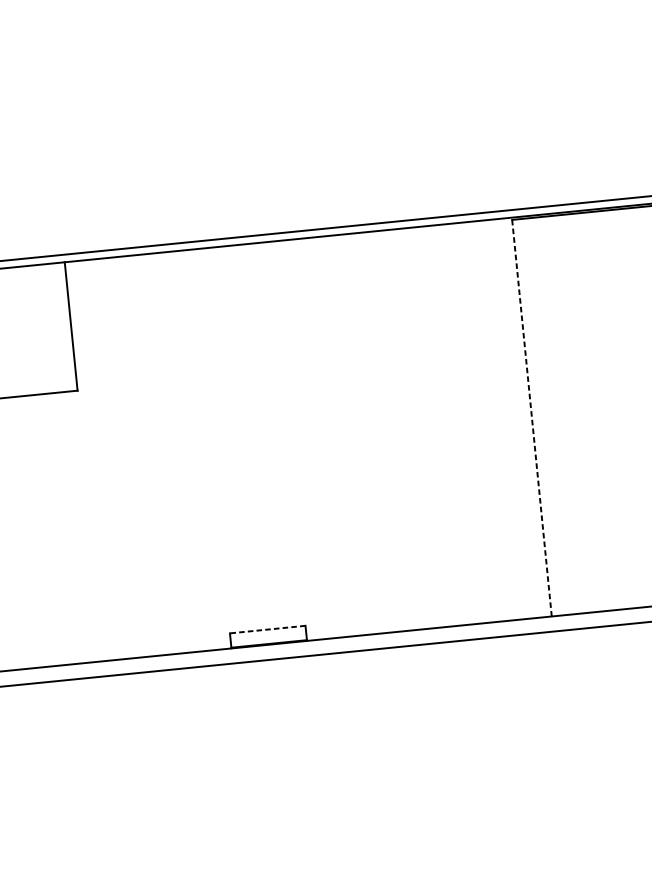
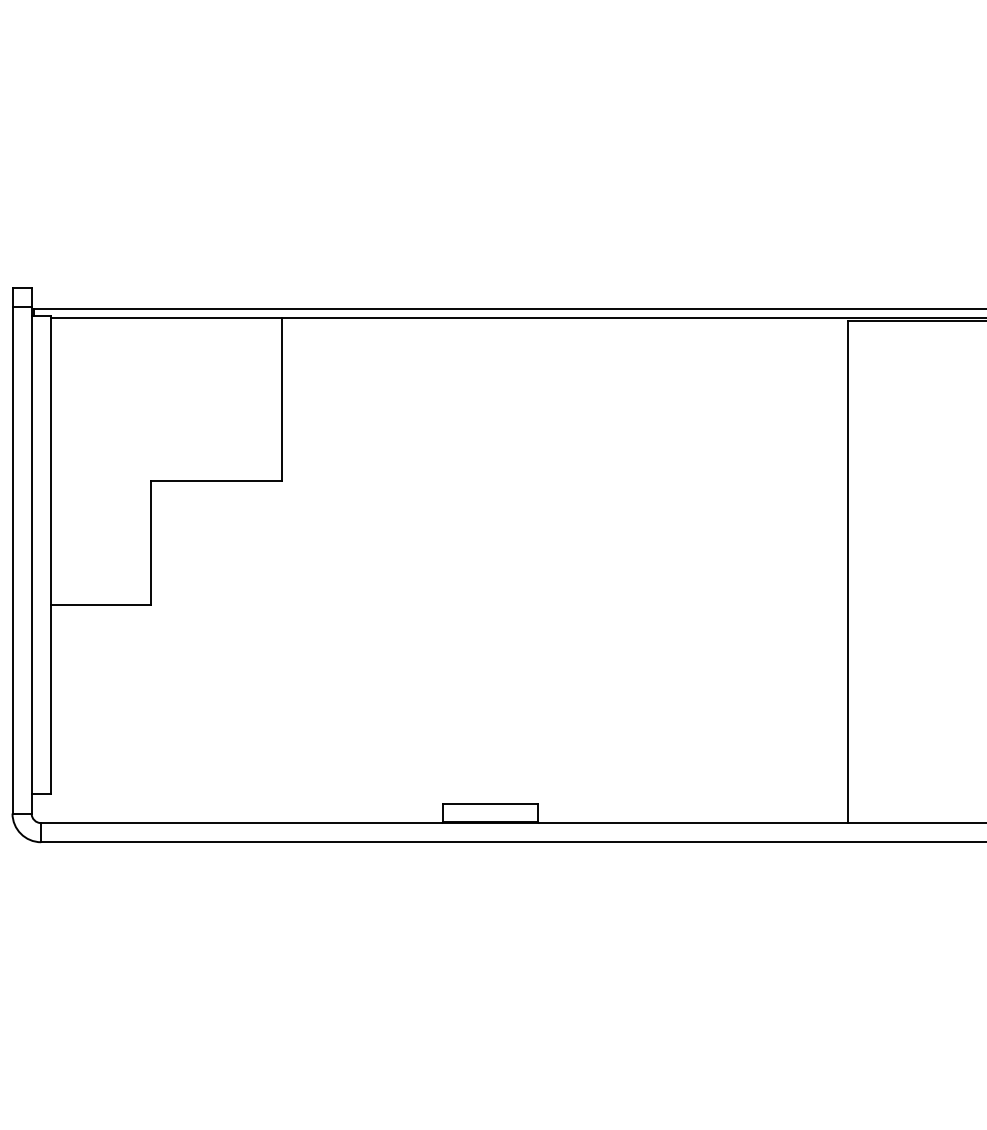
line: (532, 418) -> (848, 572), dashed -> solid
line: (267, 629) -> (490, 803), dashed -> solid

